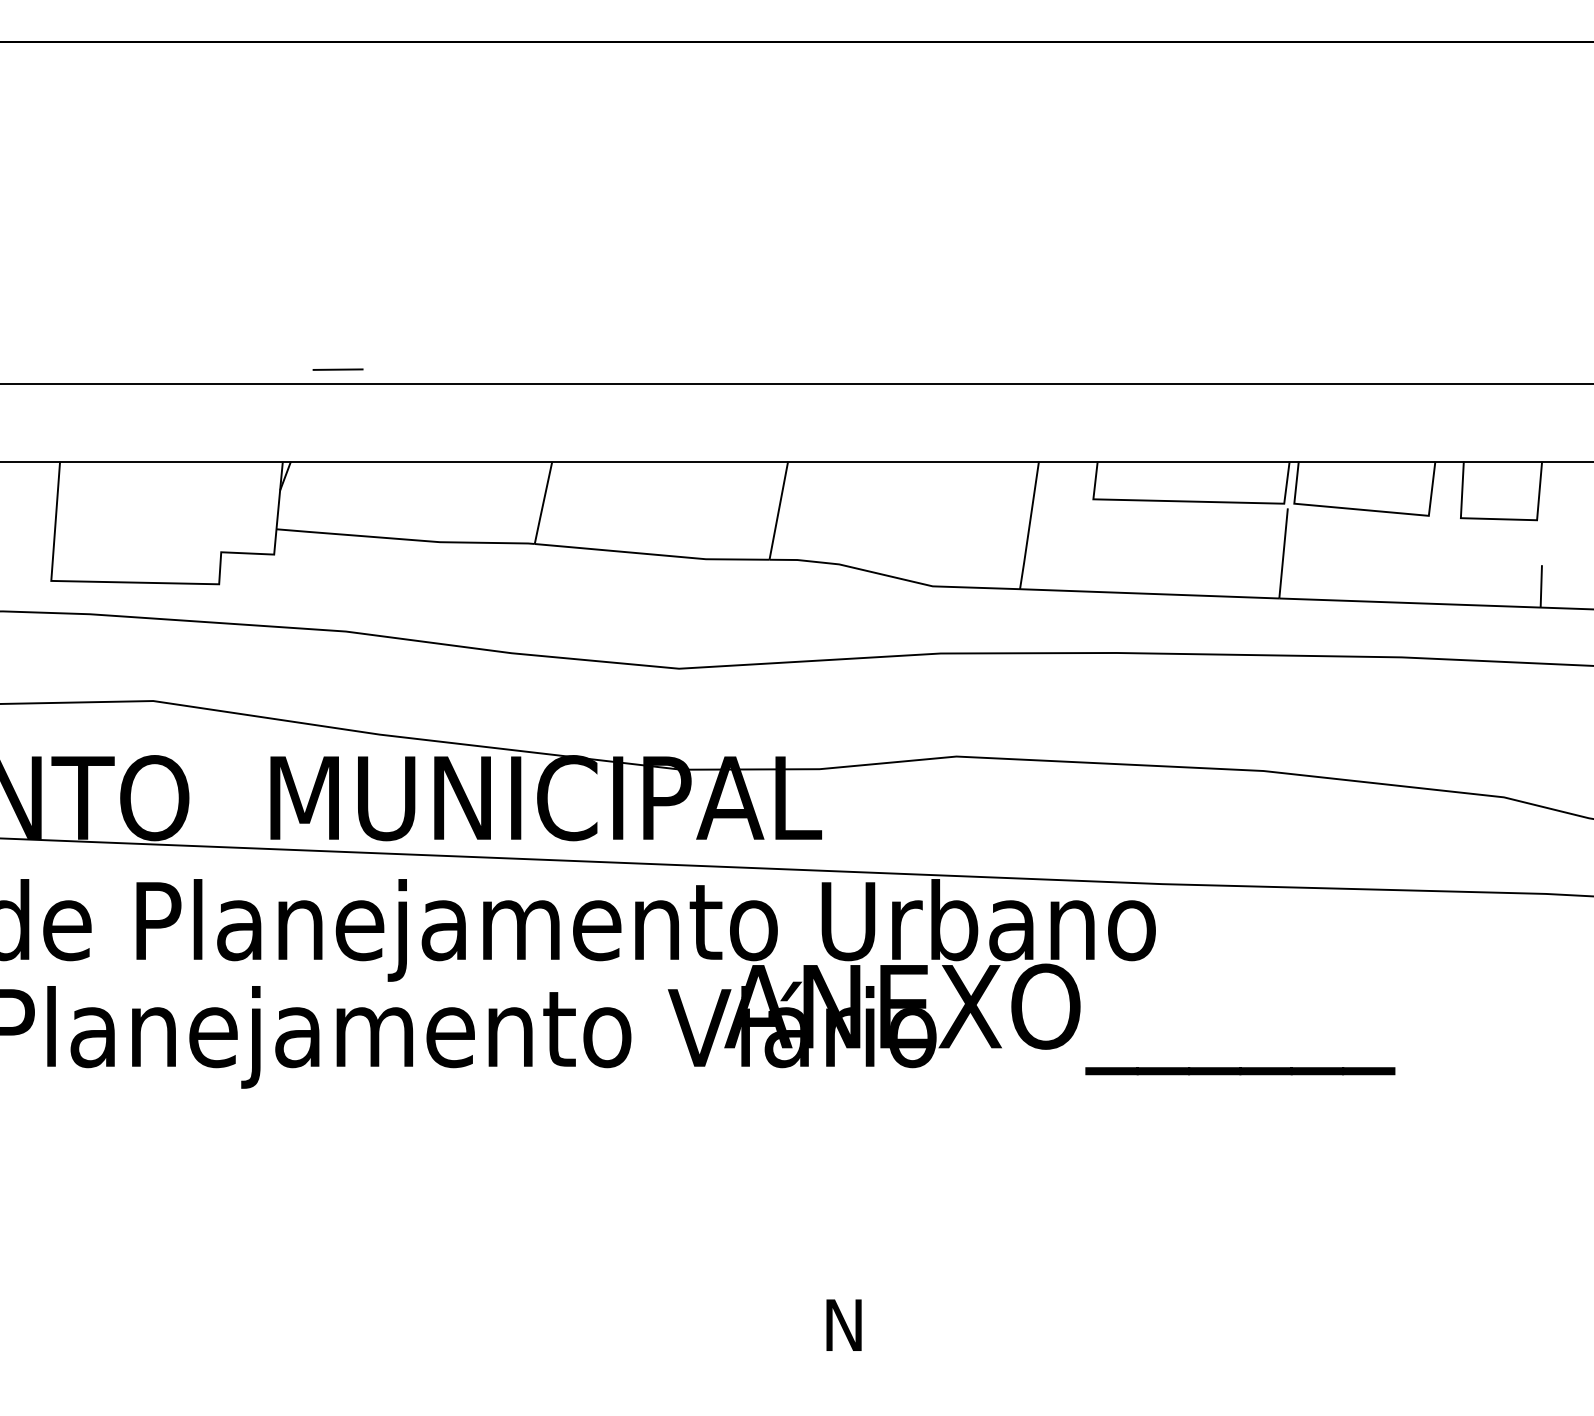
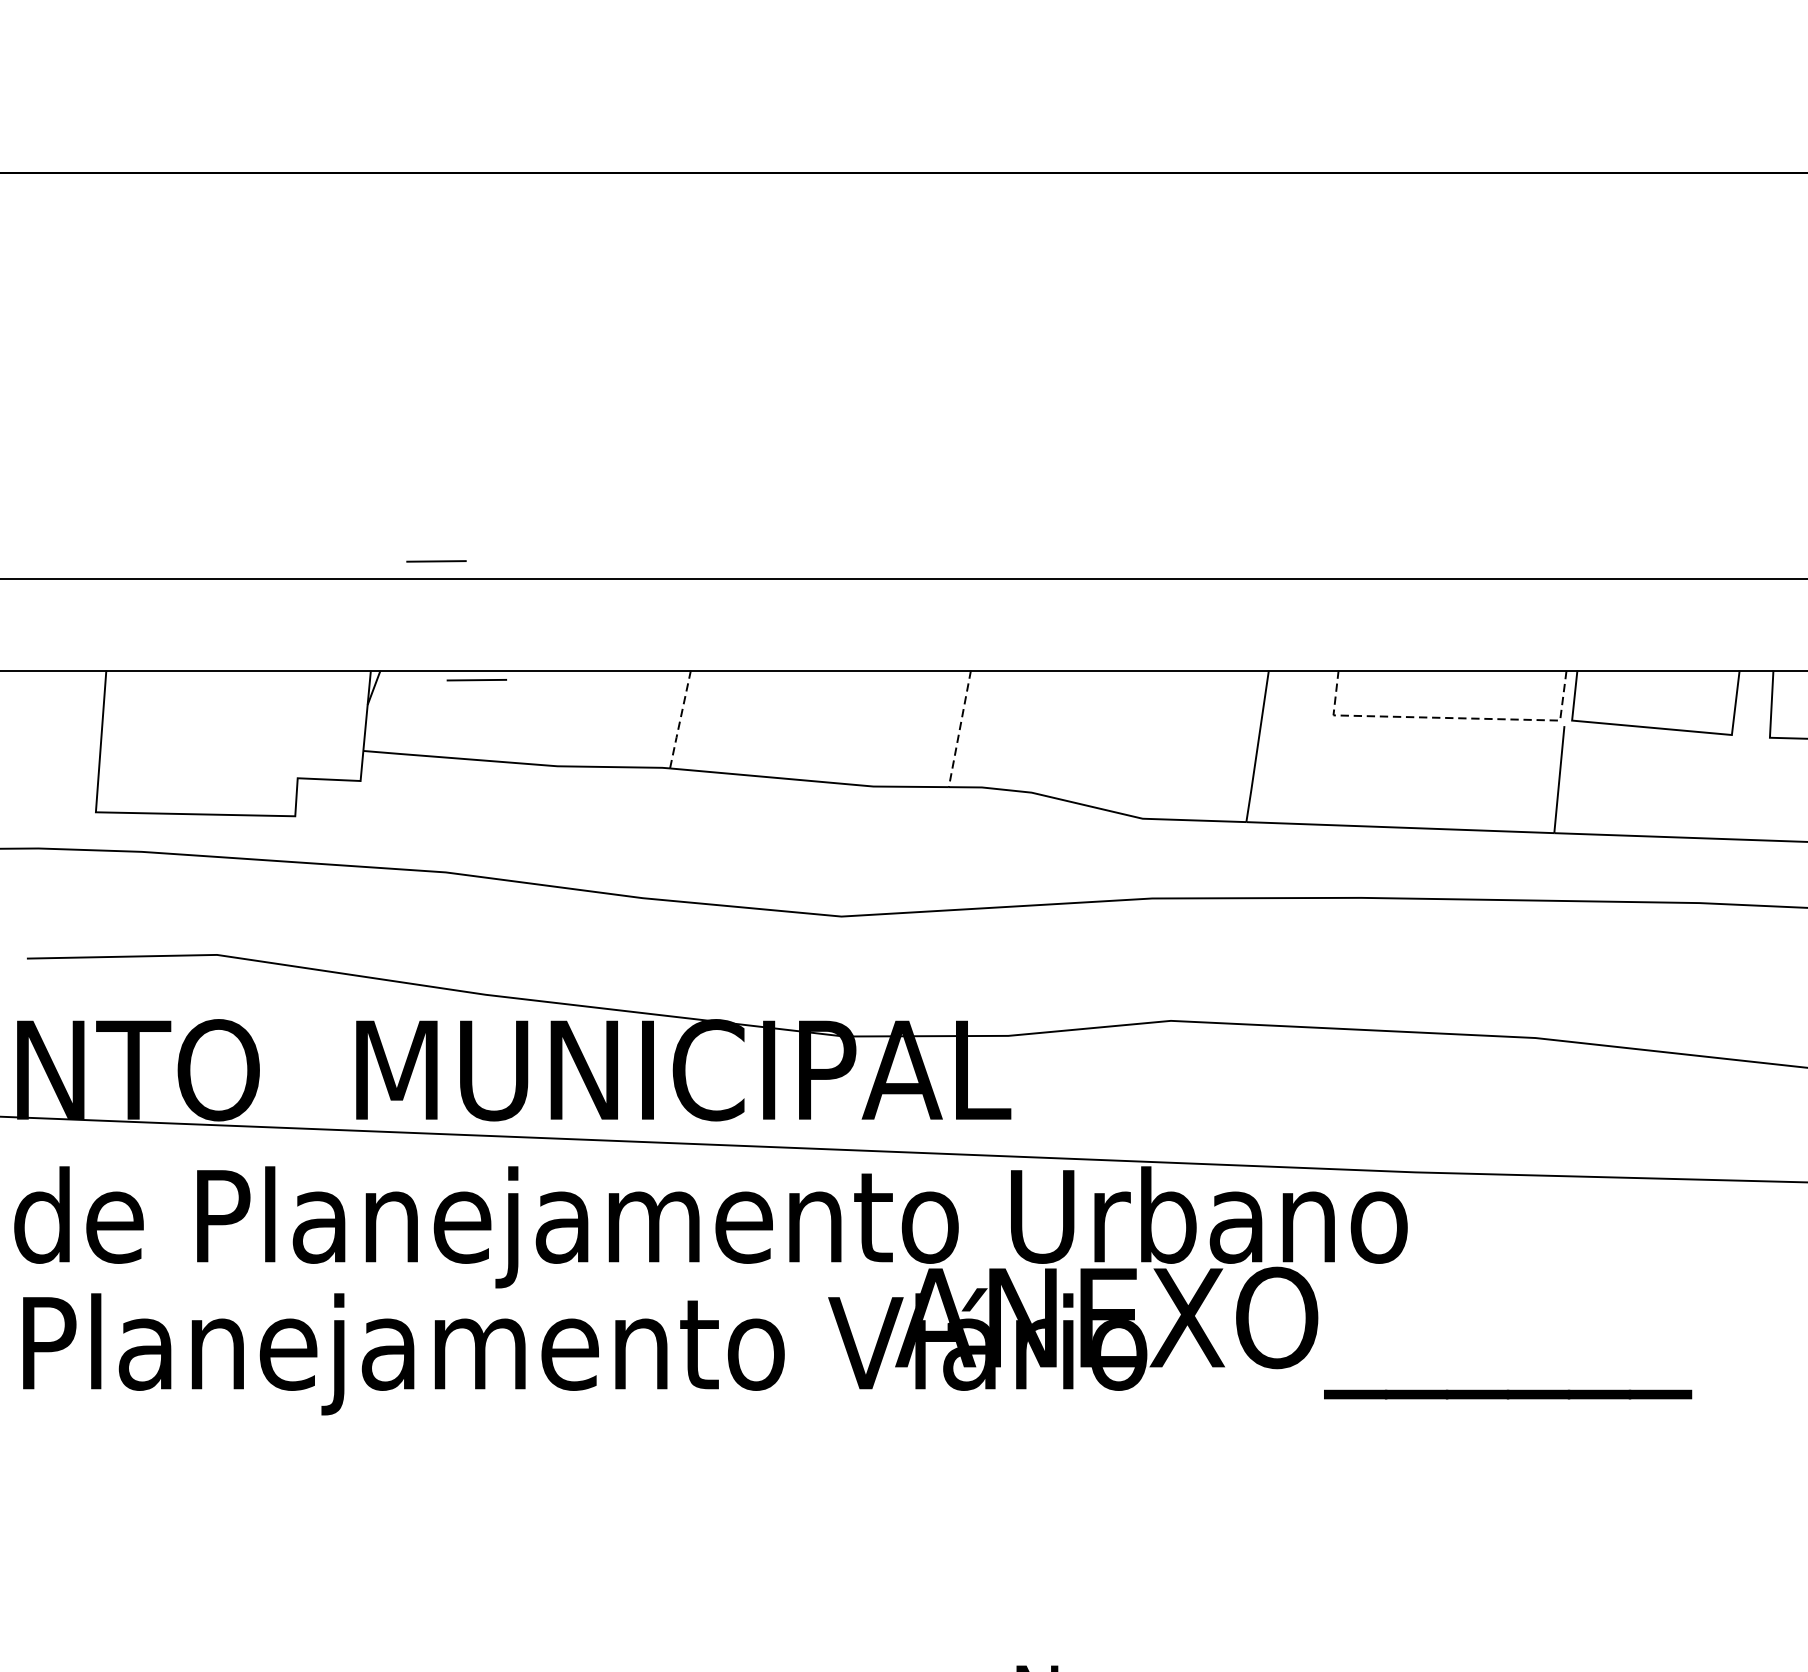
line: (371, 469) -> (476, 679), added
line: (1191, 501) -> (1450, 717), solid -> dashed
line: (543, 503) -> (680, 720), solid -> dashed
line: (778, 511) -> (959, 729), solid -> dashed

